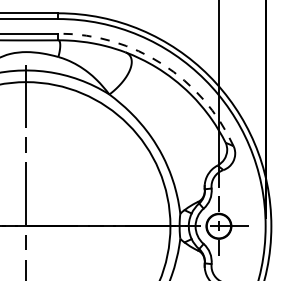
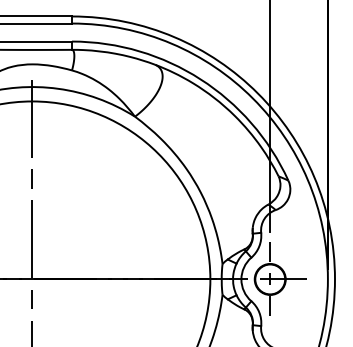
arc: (162, 64) -> (200, 79), dashed -> solid

